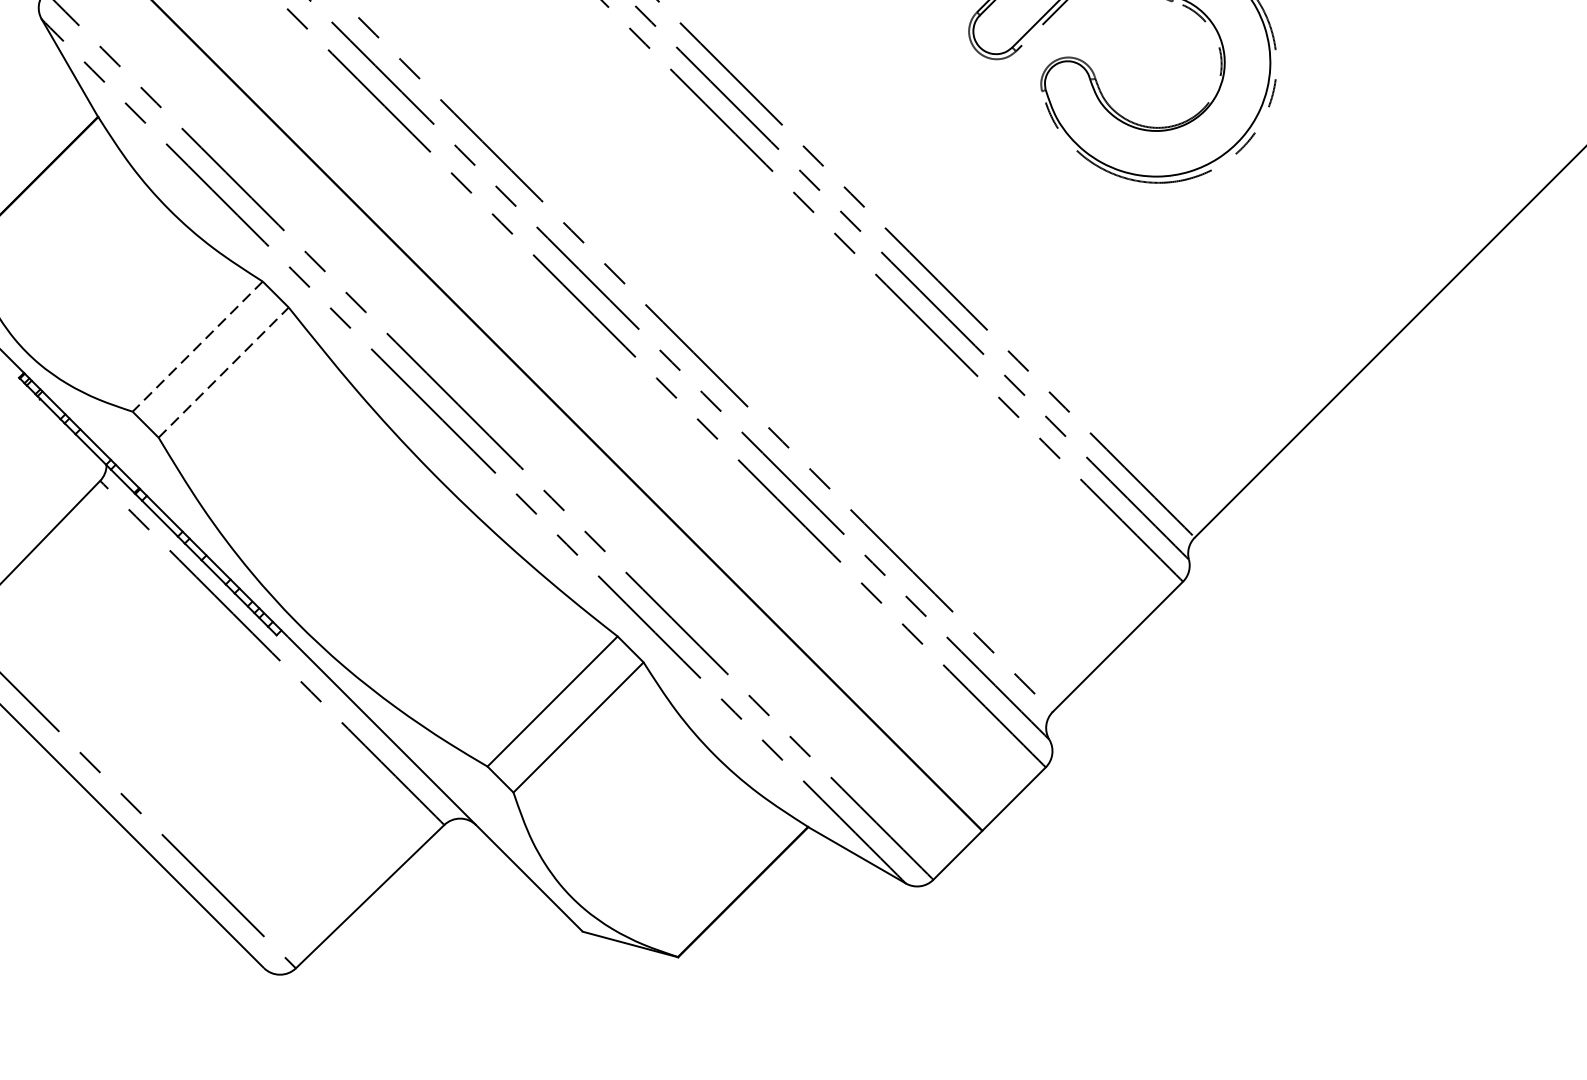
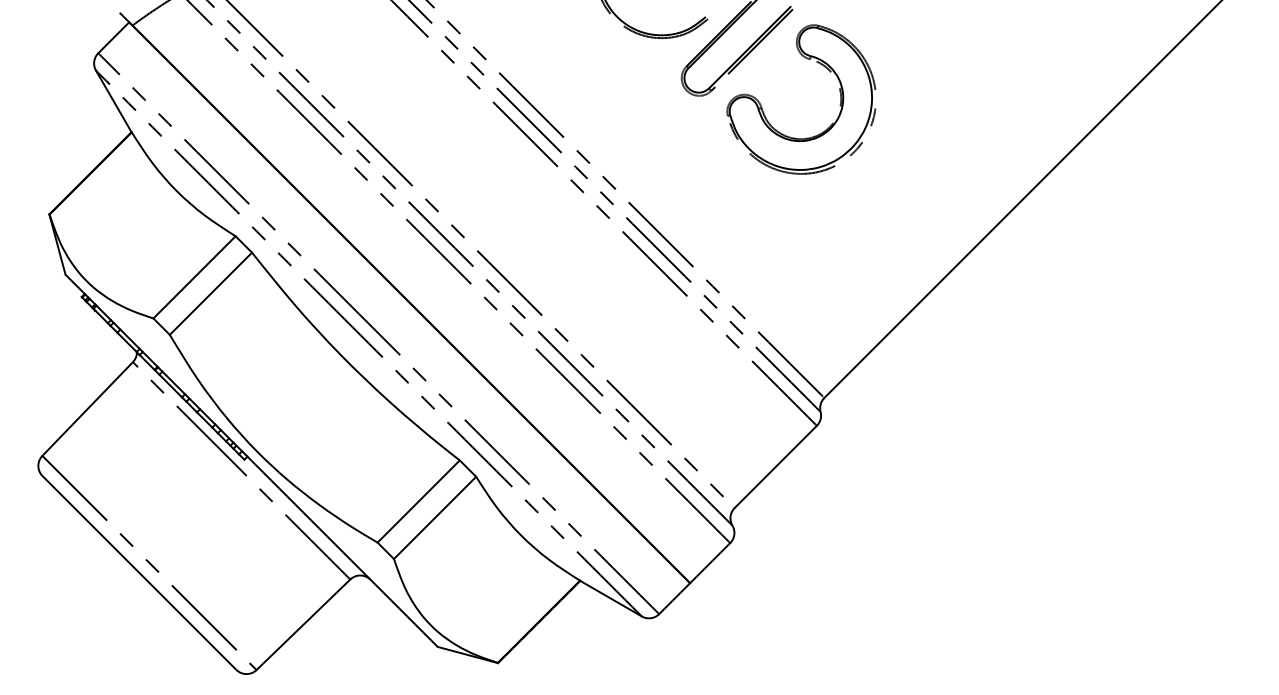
line: (197, 346) -> (194, 277), dashed -> solid
line: (224, 372) -> (211, 293), dashed -> solid

